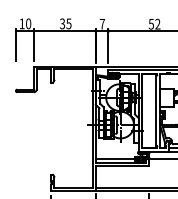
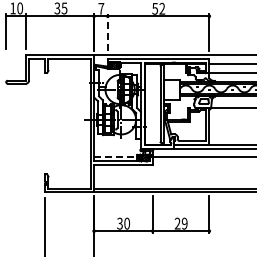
line: (108, 45) -> (107, 32), solid -> dashed
line: (115, 158) -> (115, 156), solid -> dashed

